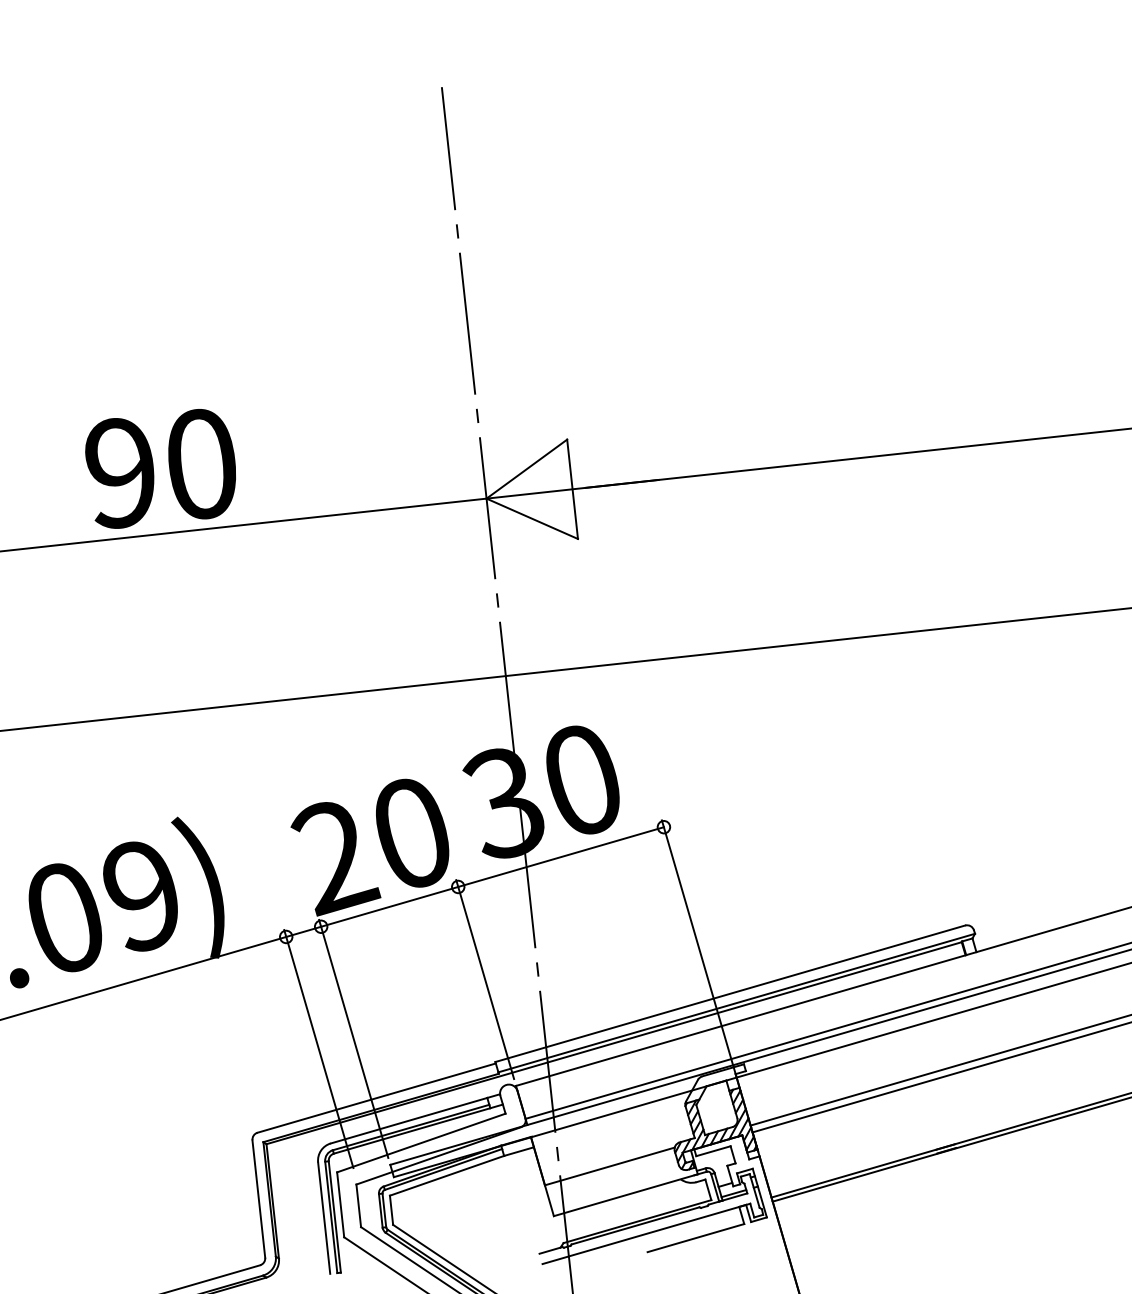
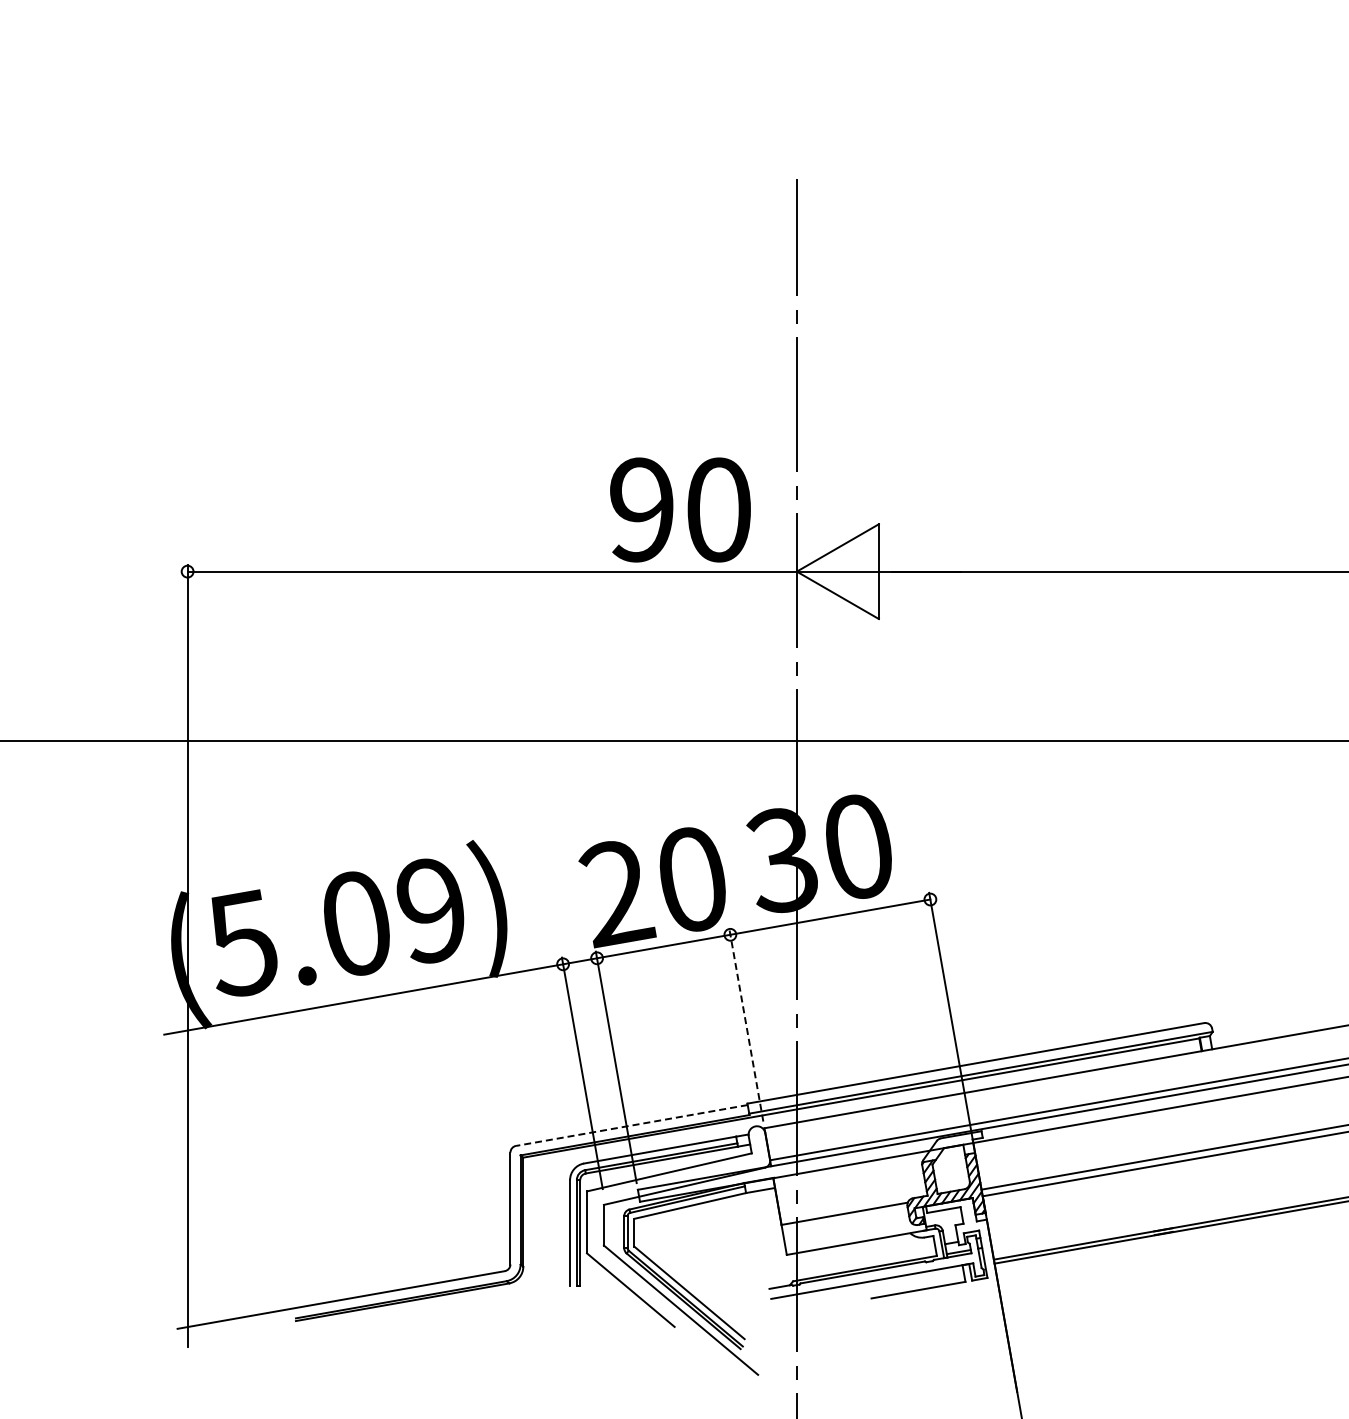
text: (161, 468) -> (680, 509), moved
line: (485, 979) -> (746, 1024), solid -> dashed
line: (376, 1098) -> (631, 1125), solid -> dashed

